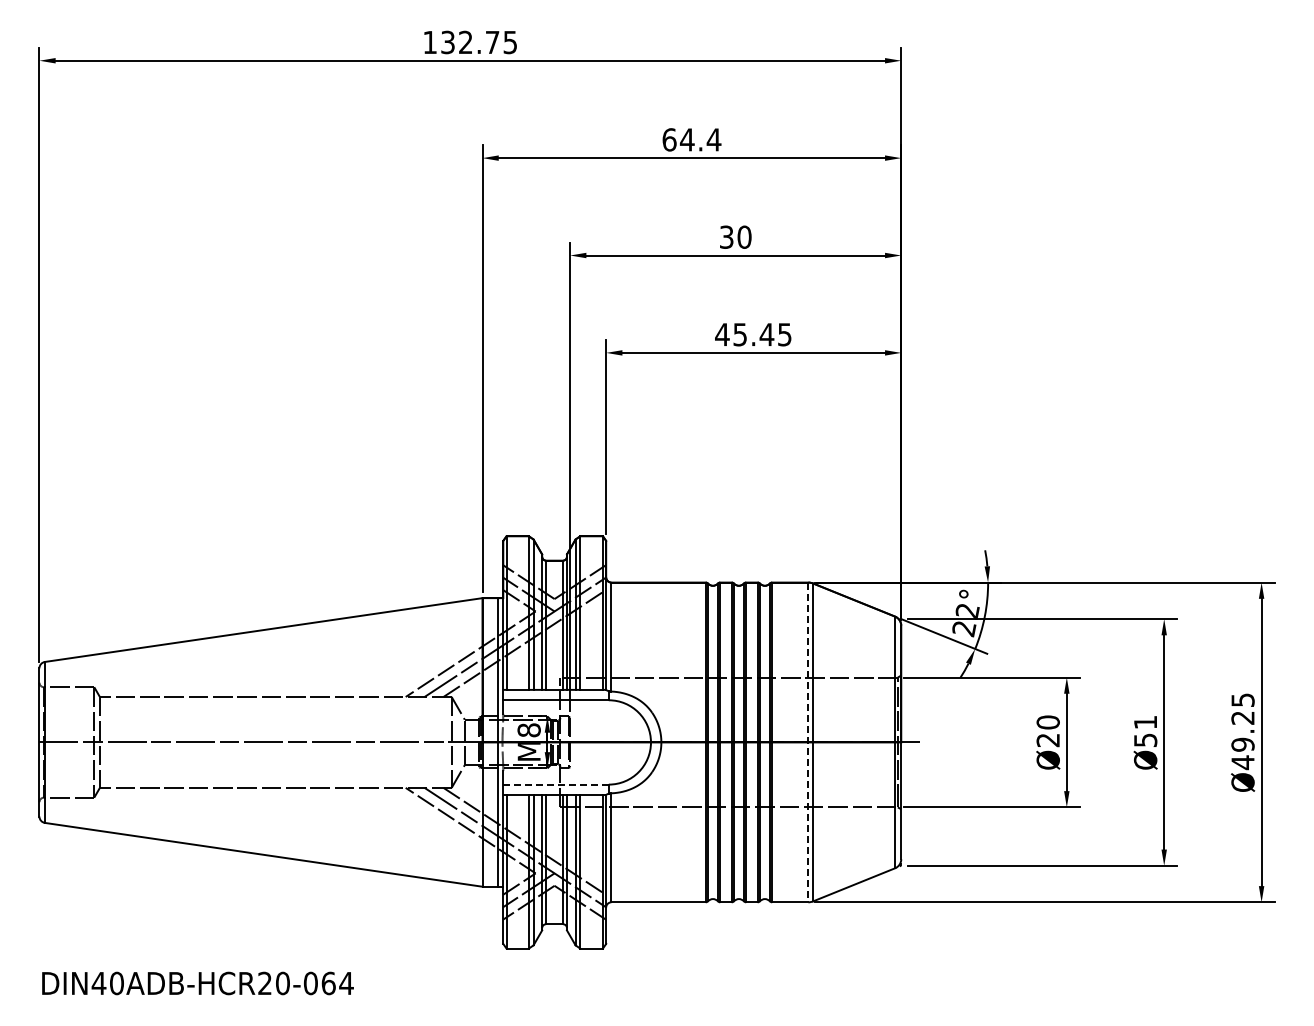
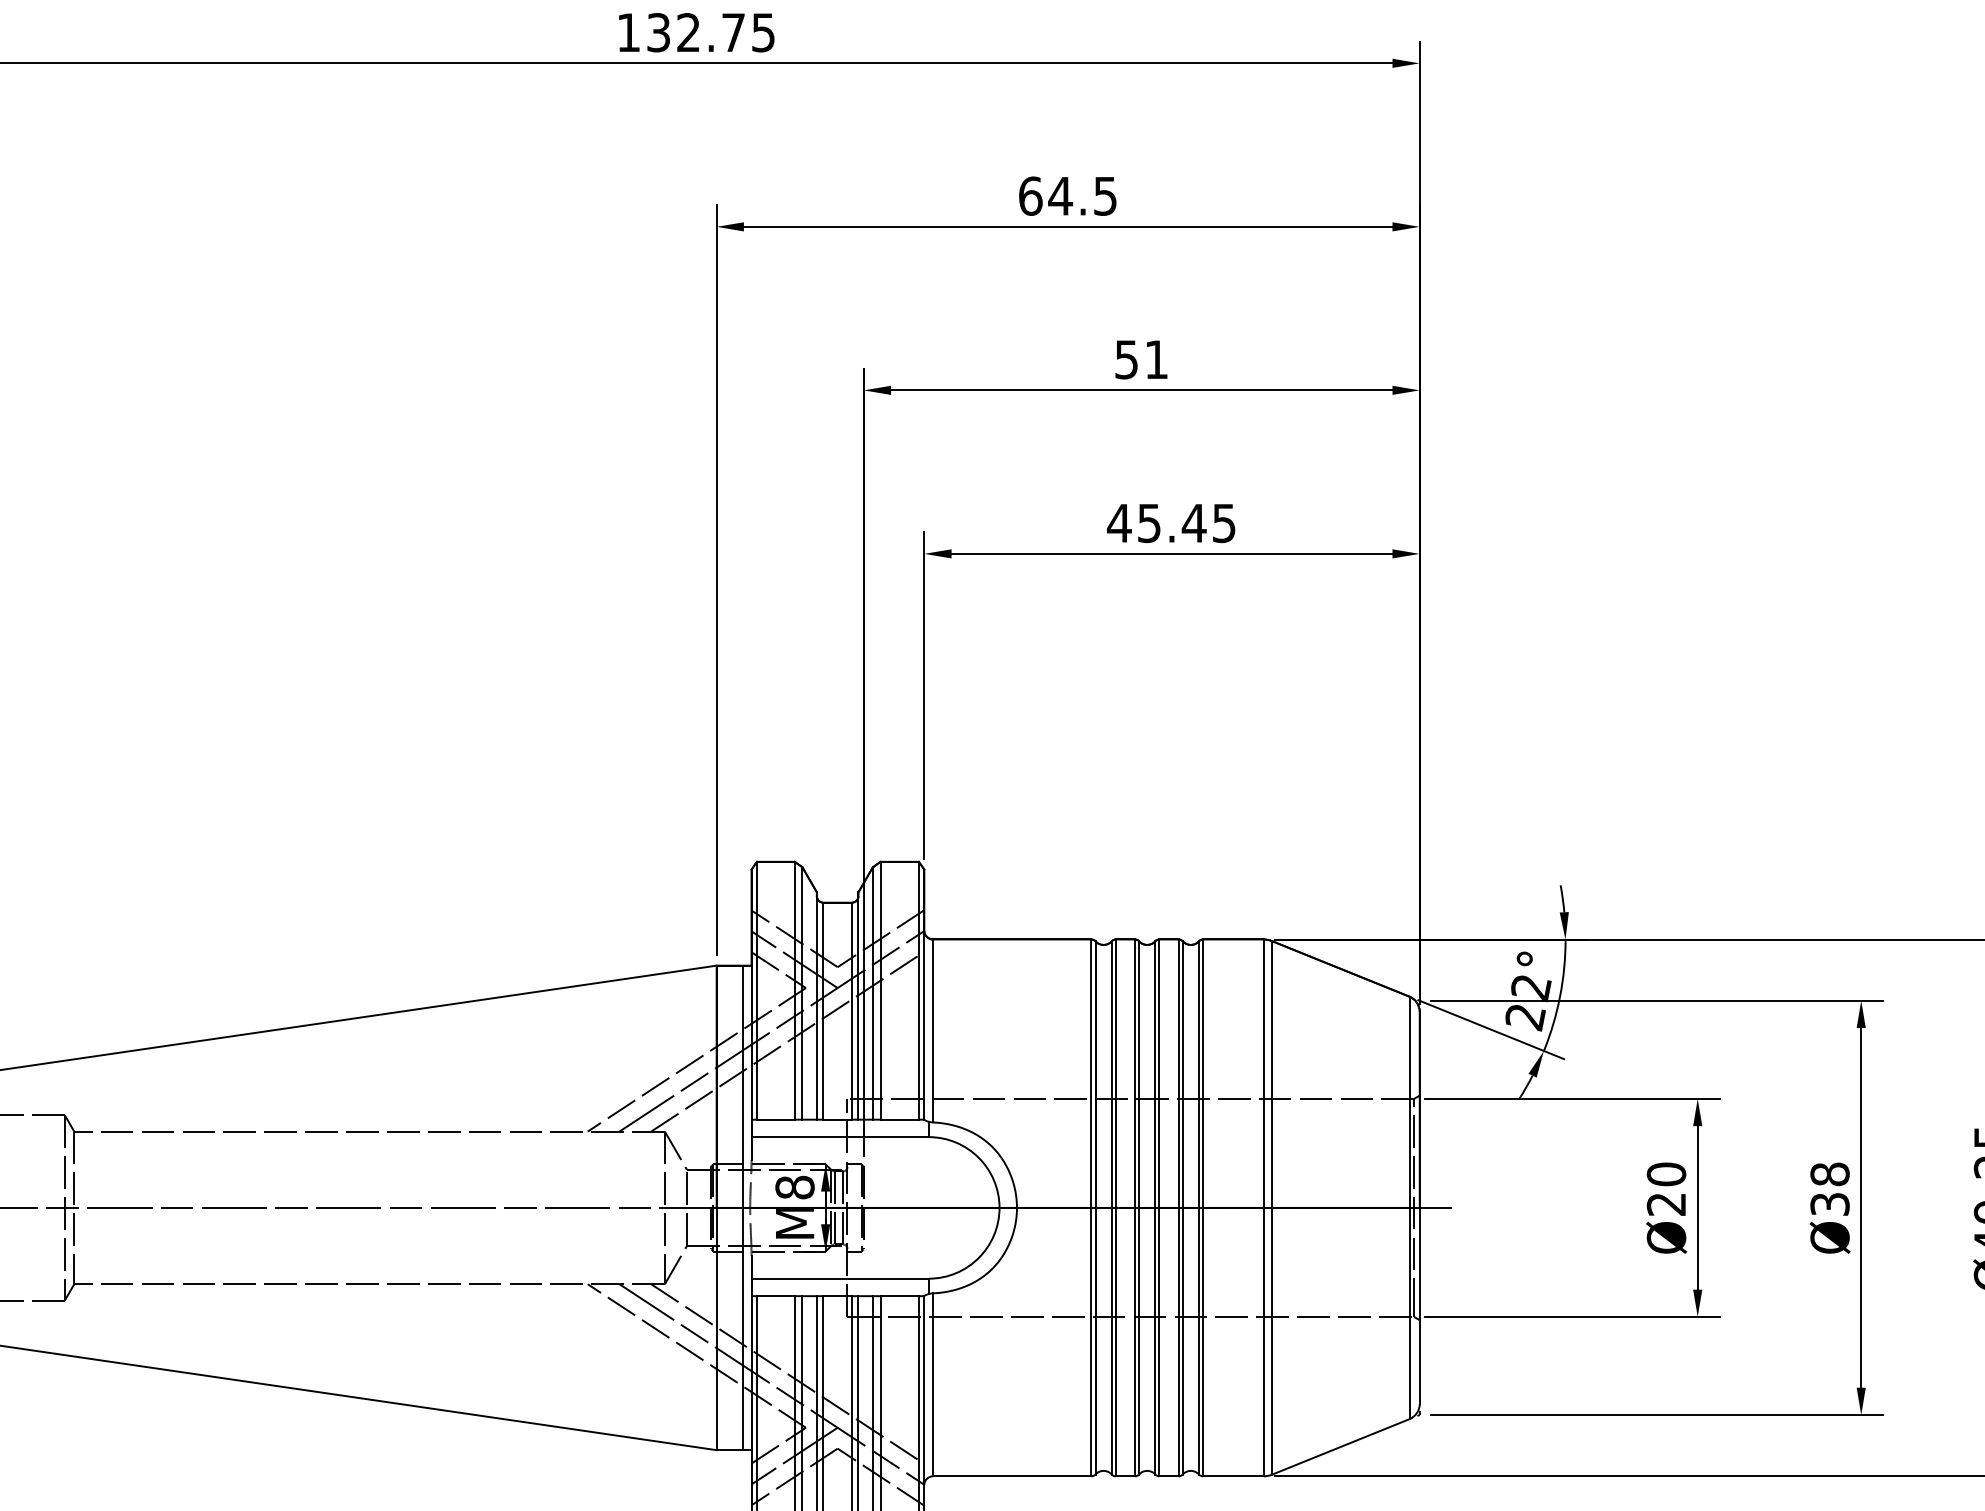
text: (713, 139) -> (1104, 195), 64.4 -> 64.5
text: (735, 236) -> (1141, 358), 30 -> 51
text: (1145, 730) -> (1829, 1187), Ø51 -> Ø38
line: (808, 742) -> (1263, 1208), dashed -> solid
line: (556, 784) -> (840, 1278), dashed -> solid

